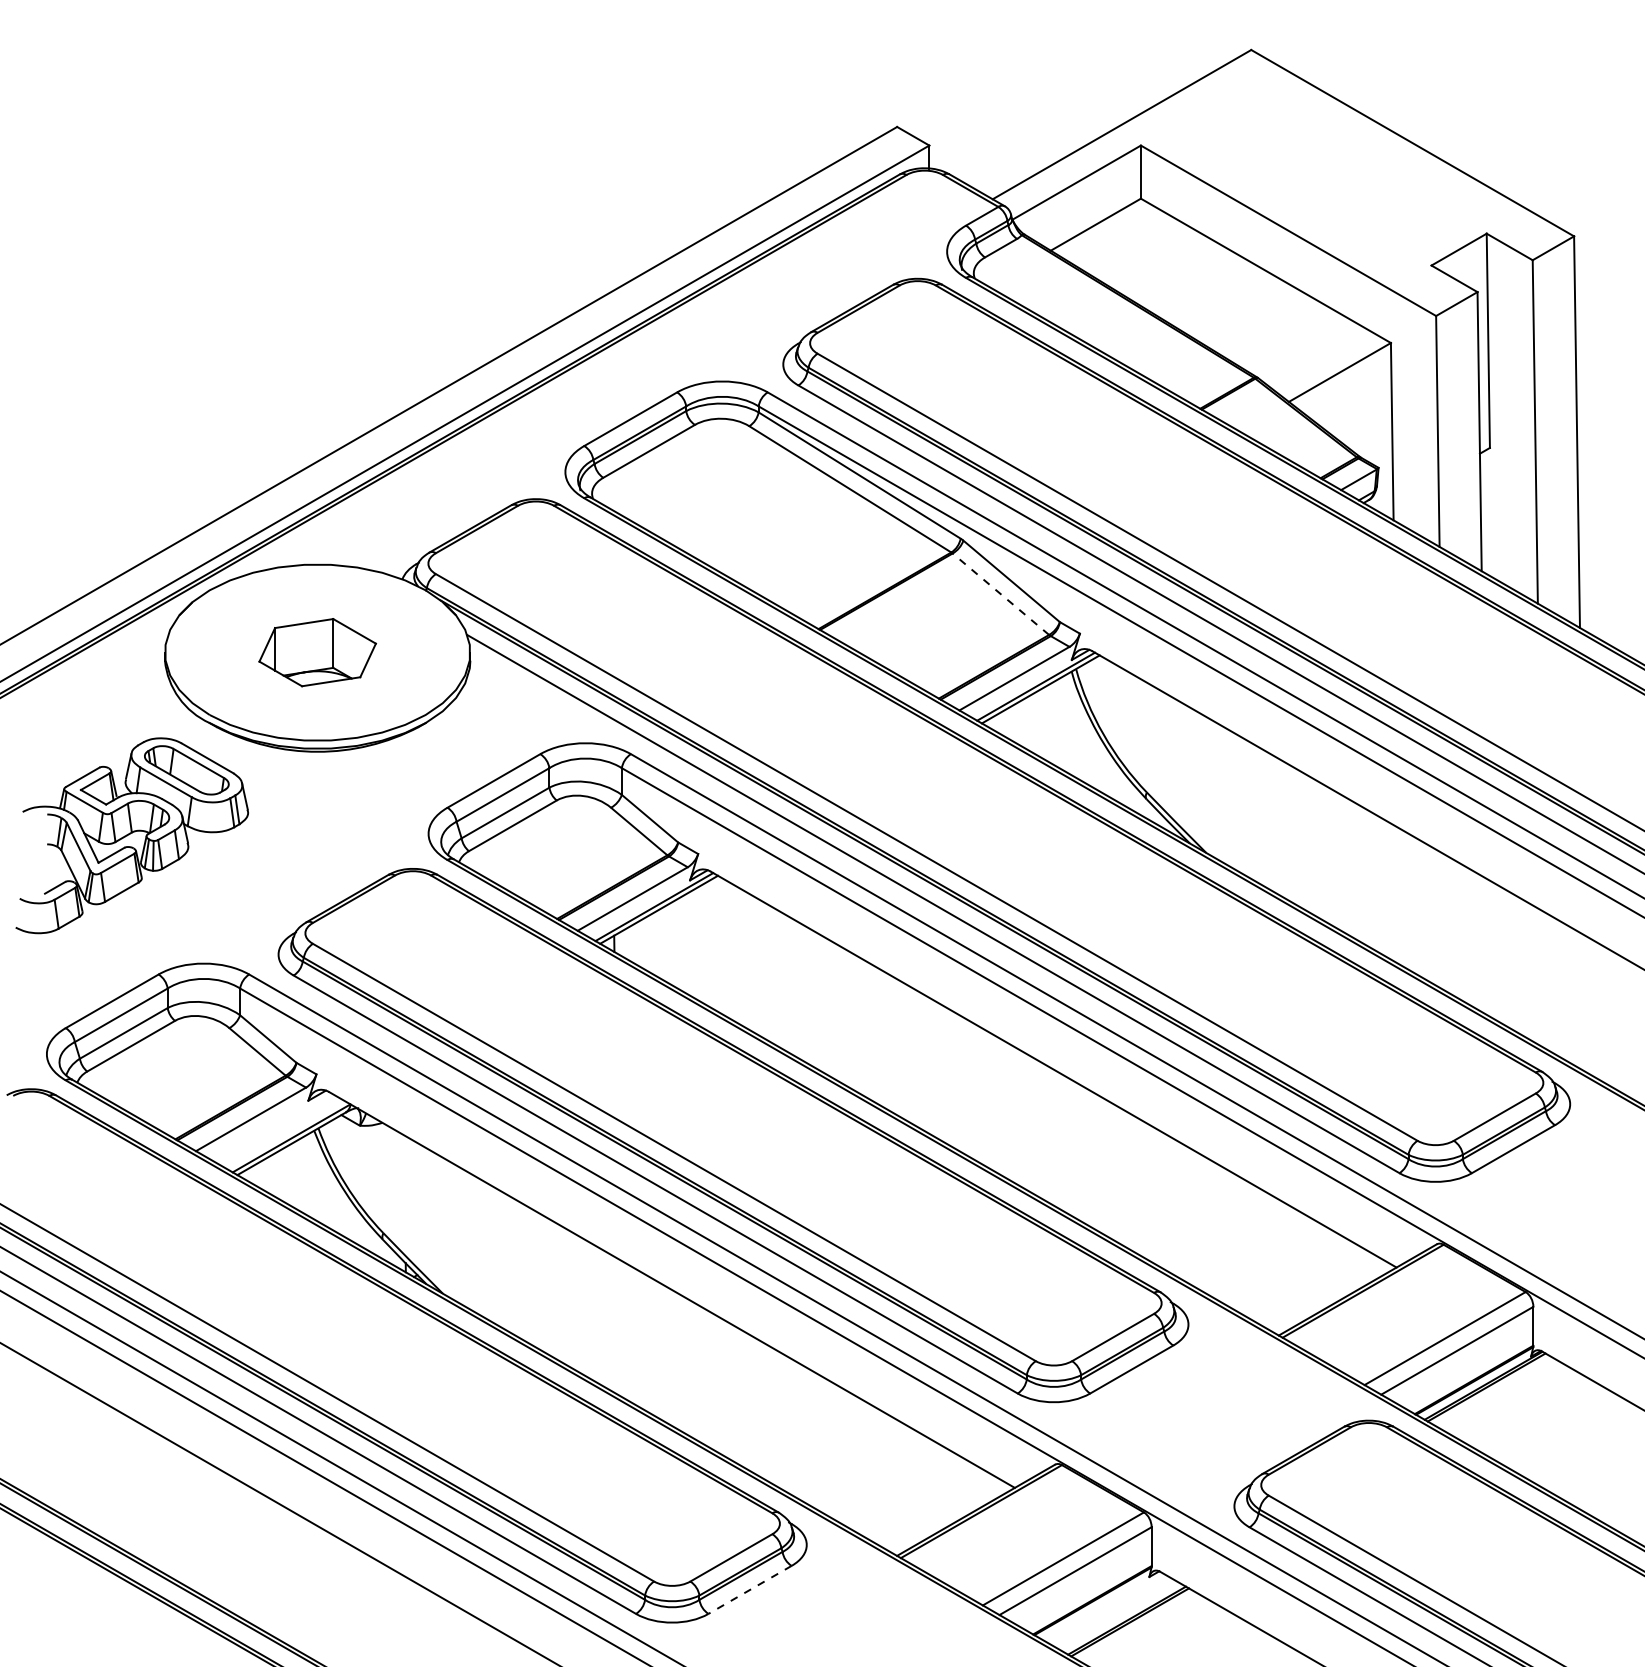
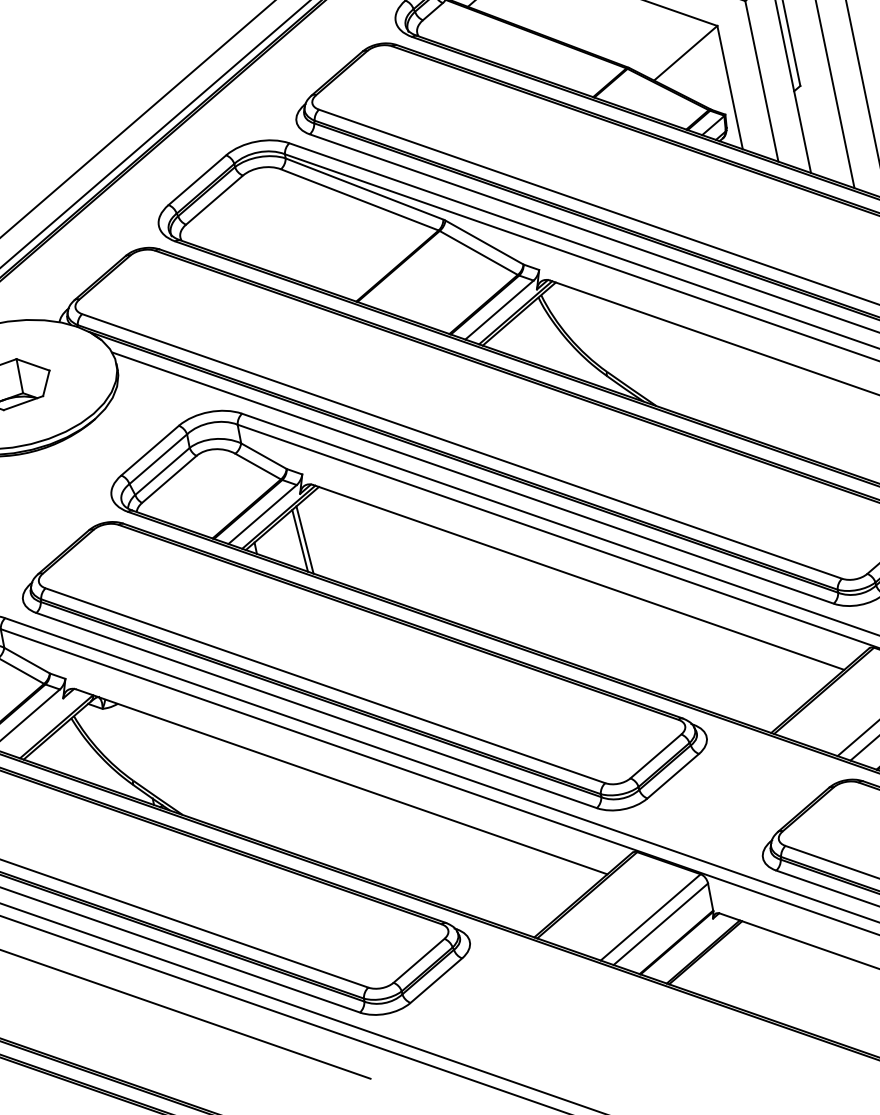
line: (1000, 593) -> (478, 252), dashed -> solid
line: (677, 945) -> (300, 540), added
line: (684, 945) -> (304, 540), added
line: (750, 1589) -> (436, 980), dashed -> solid

